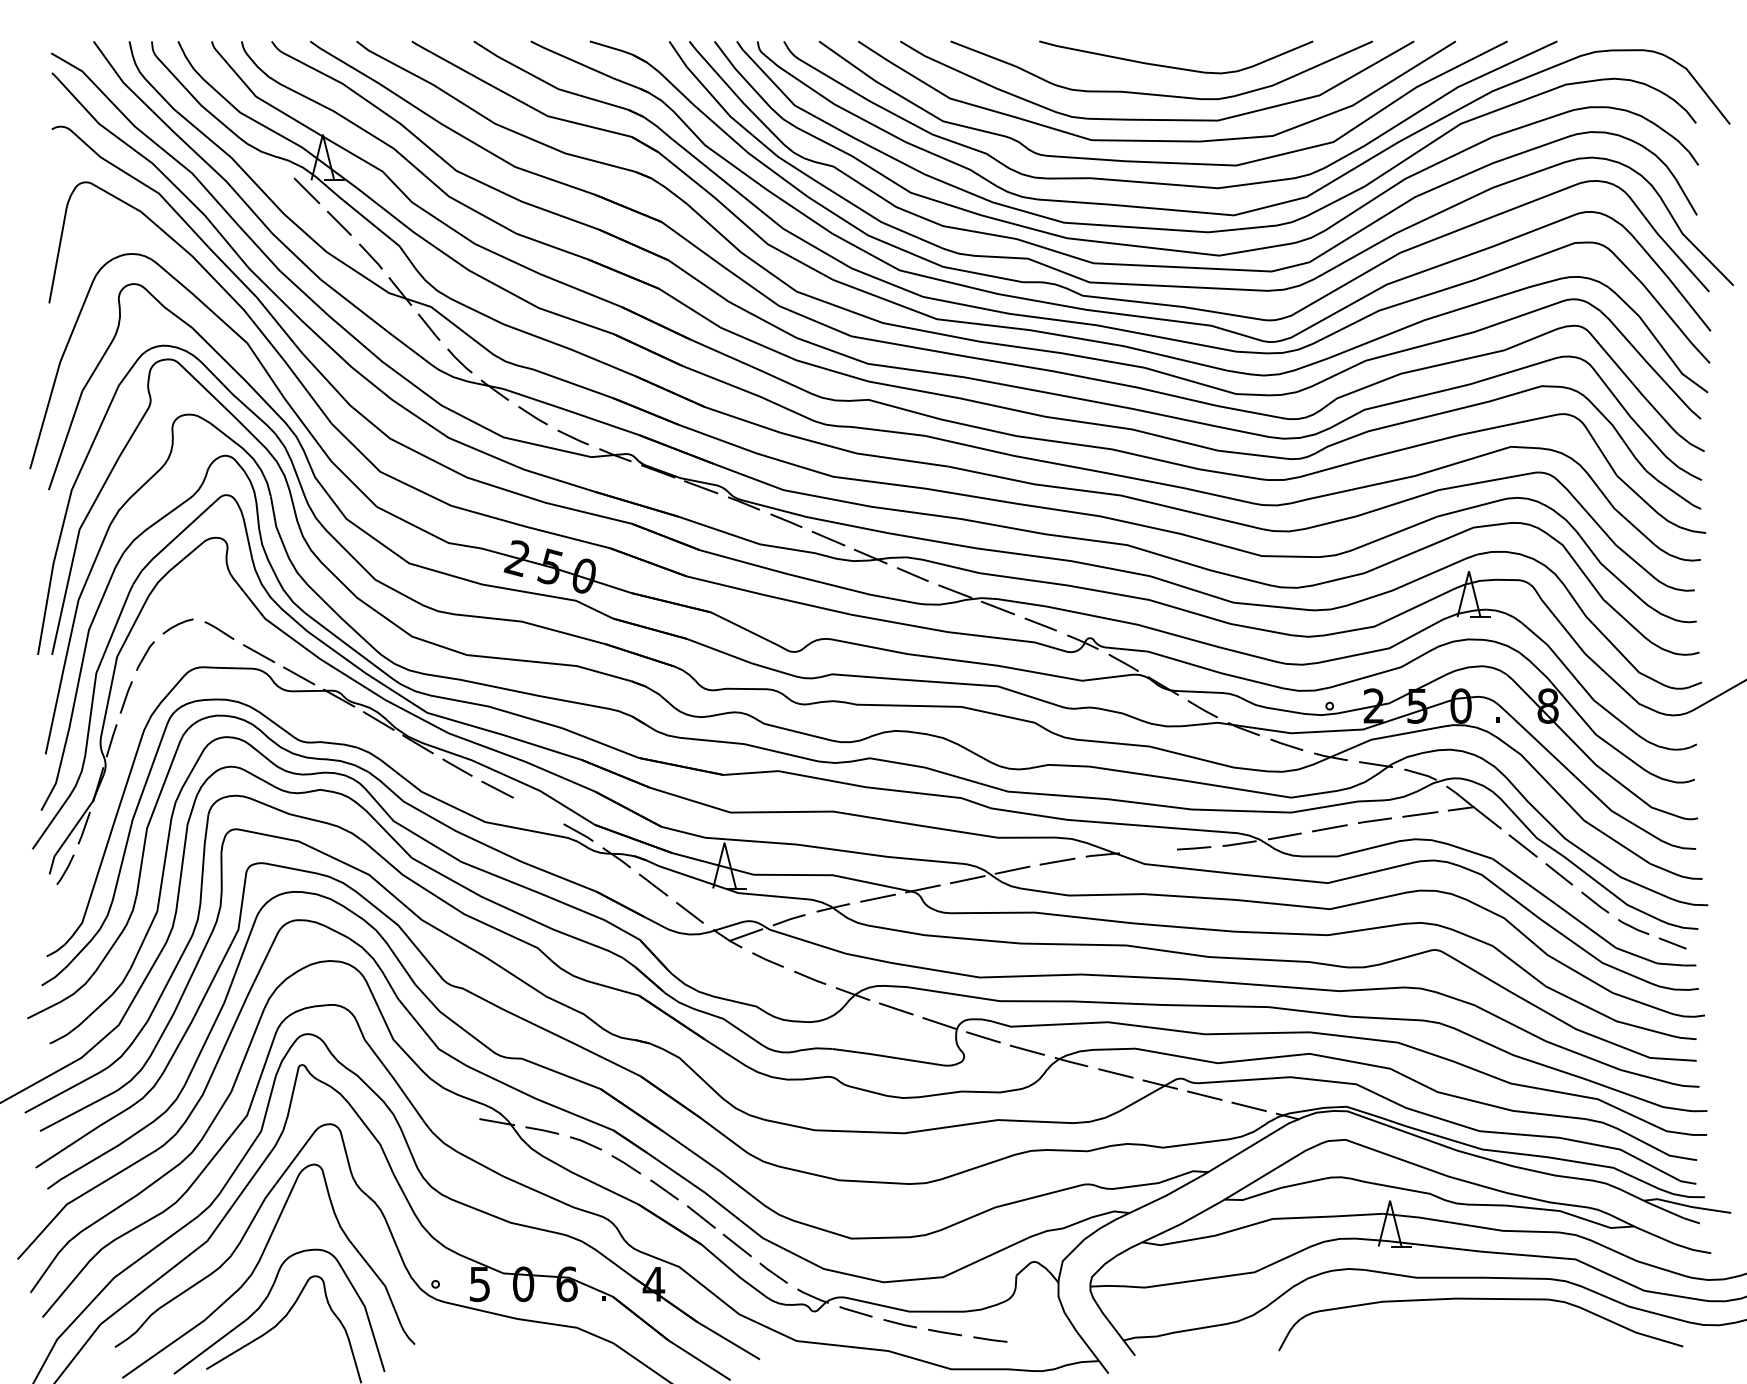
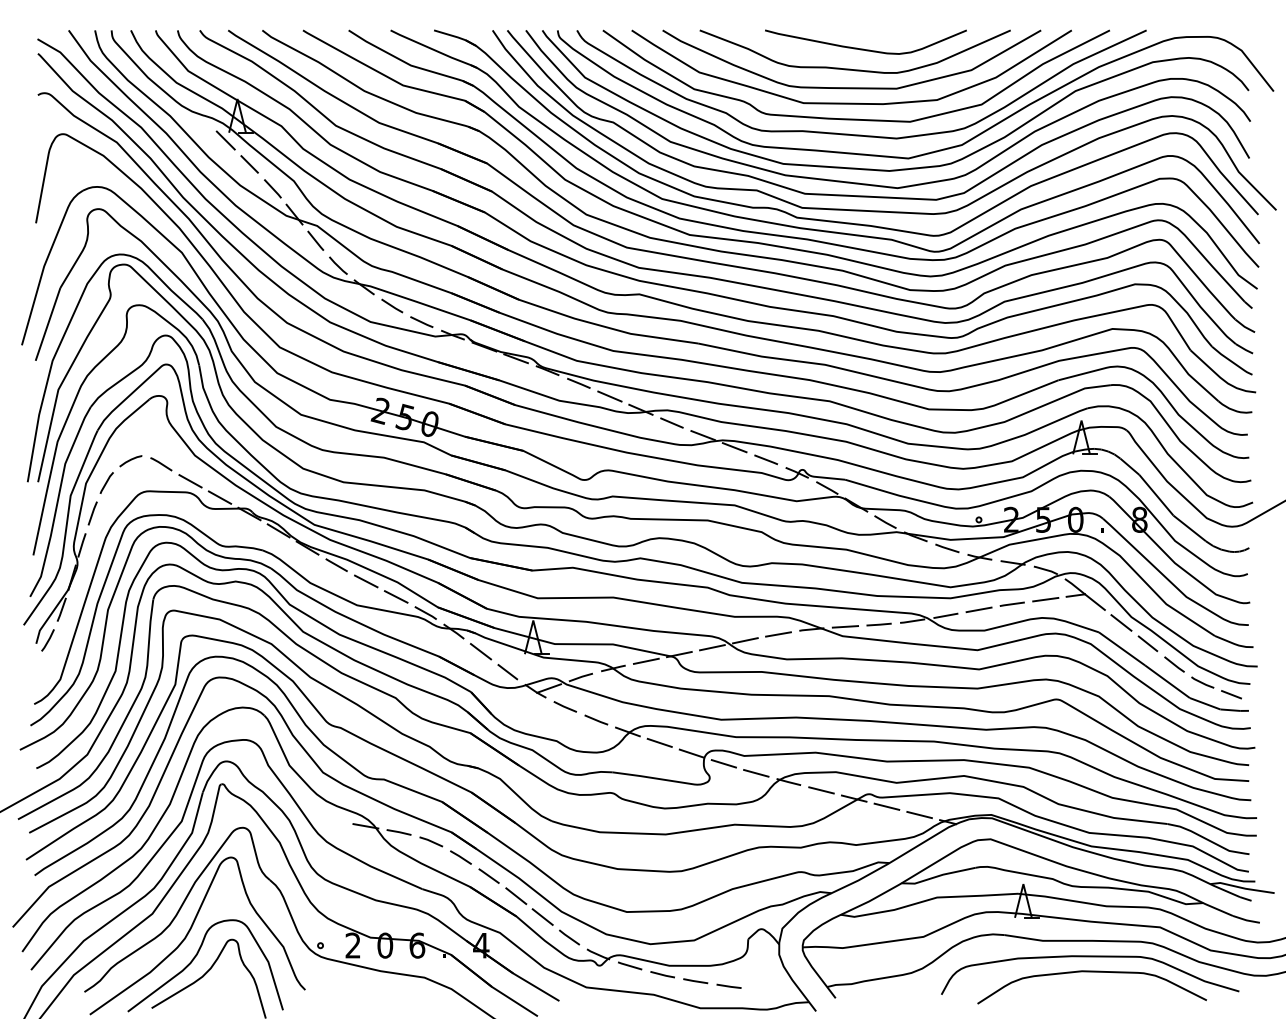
line: (538, 810) -> (396, 596), added
line: (1148, 851) -> (845, 626), added
text: (479, 1284) -> (352, 945), 5 -> 2
curve: (1483, 1320) -> (1092, 972), added

